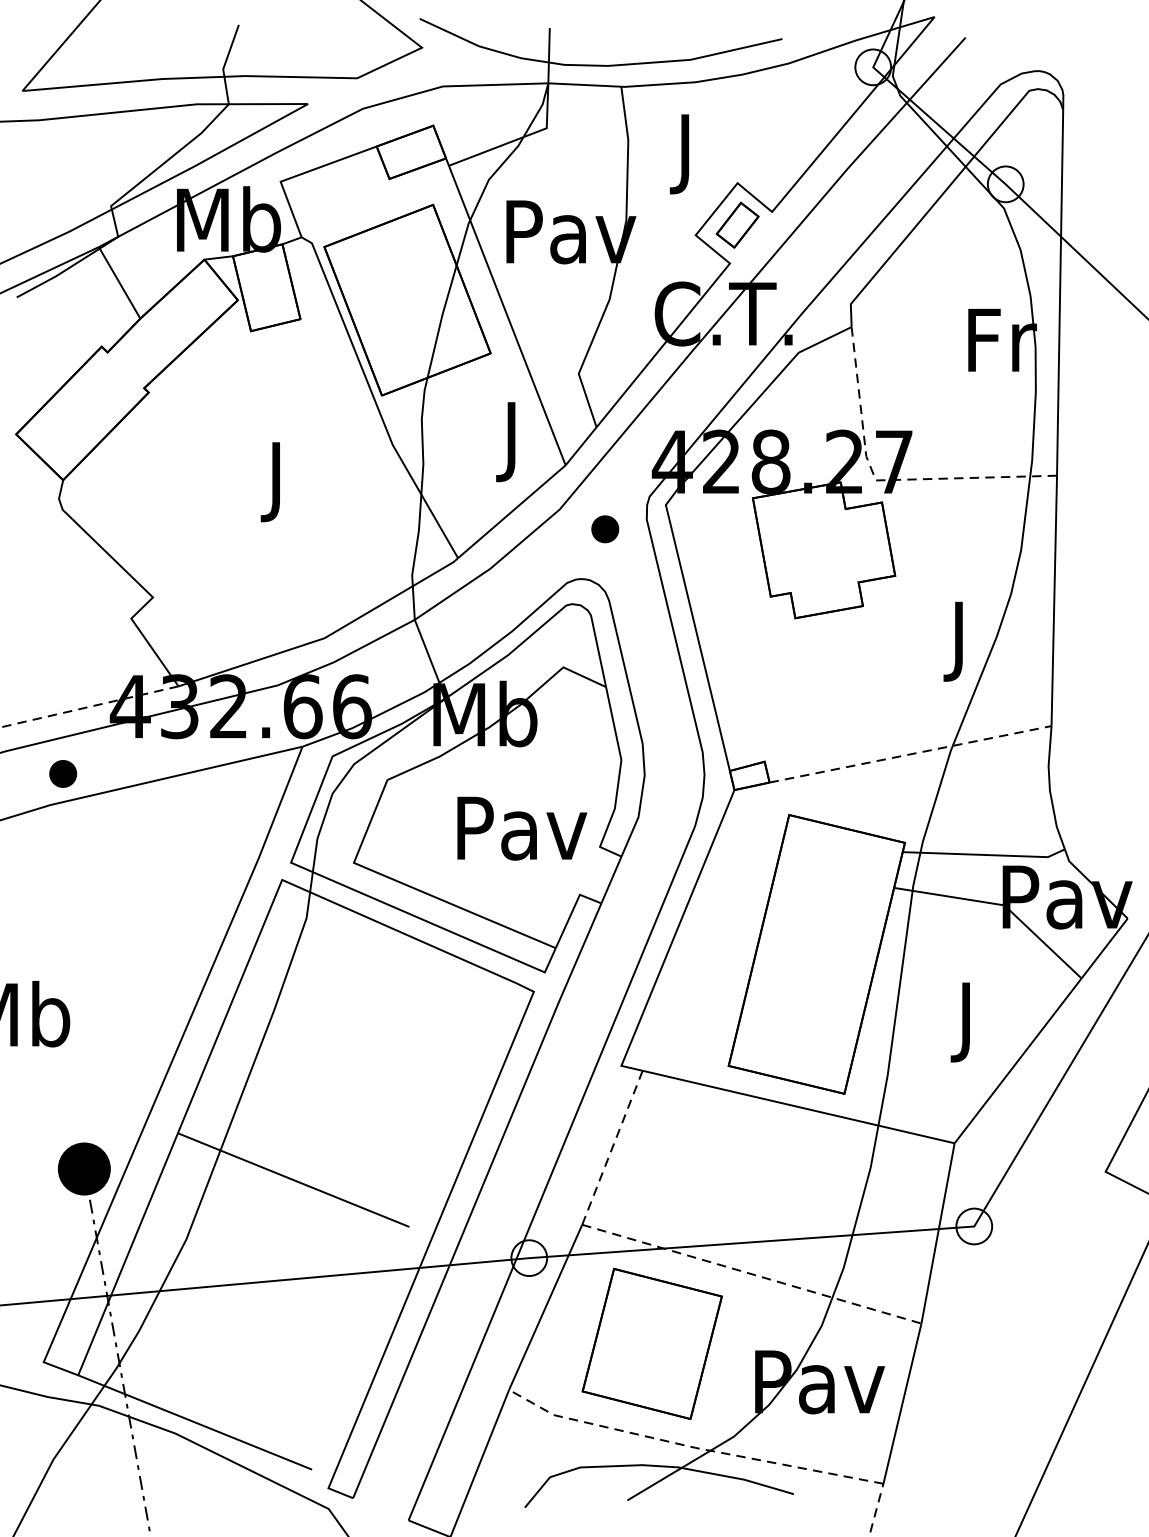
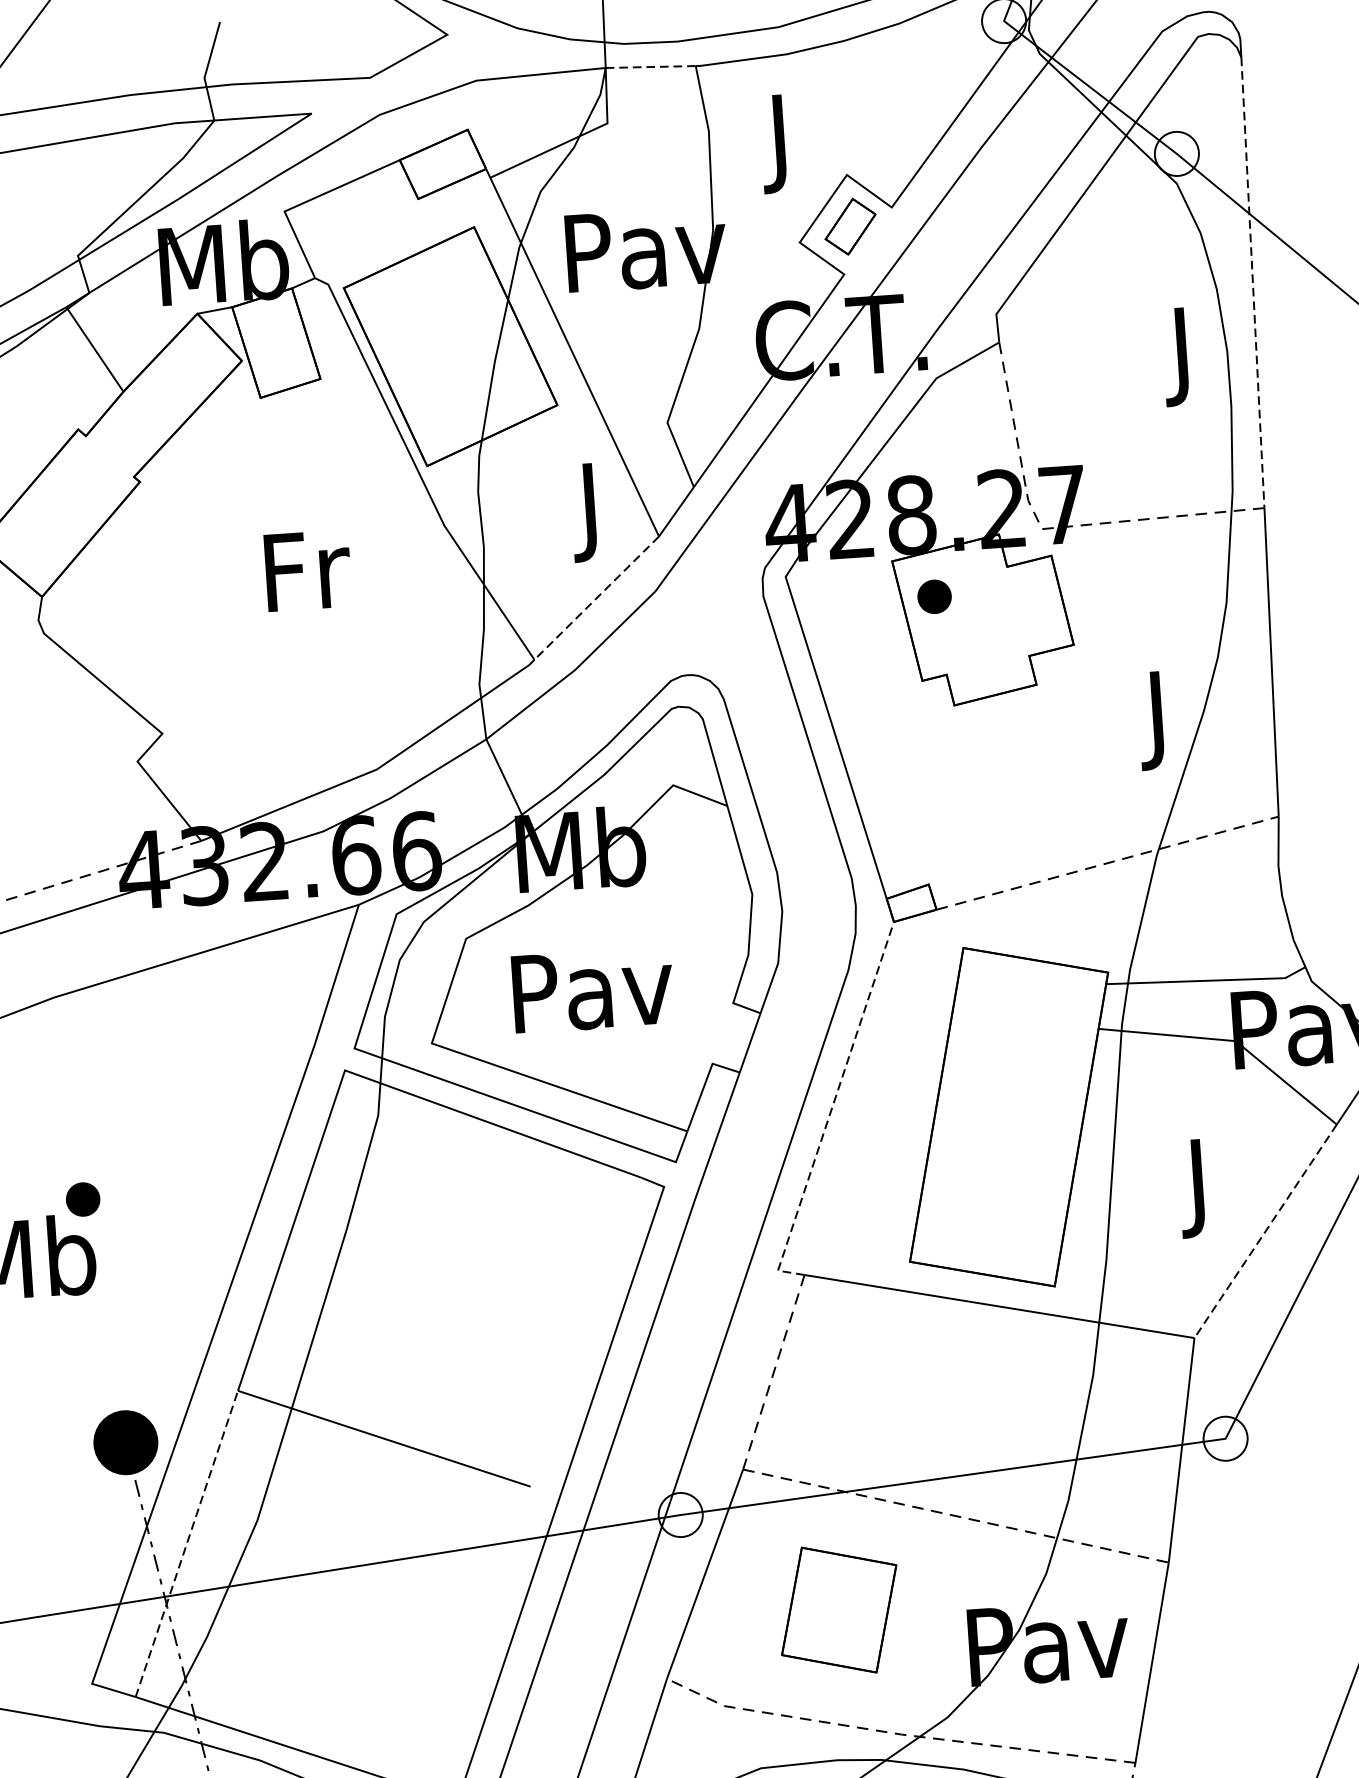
line: (584, 85) -> (650, 67), solid -> dashed
line: (1060, 292) -> (1253, 282), solid -> dashed
text: (1002, 348) -> (1186, 356), Fr -> J
text: (279, 482) -> (308, 581), J -> Fr
line: (511, 512) -> (596, 599), solid -> dashed
part: (605, 529) -> (934, 597), moved
part: (63, 773) -> (83, 1198), moved
text: (522, 828) -> (593, 989), moved
line: (673, 938) -> (831, 1109), solid -> dashed
line: (1017, 1061) -> (1264, 1232), solid -> dashed
line: (128, 1254) -> (187, 1544), solid -> dashed
part: (651, 1343) -> (838, 1609), size x0.7

